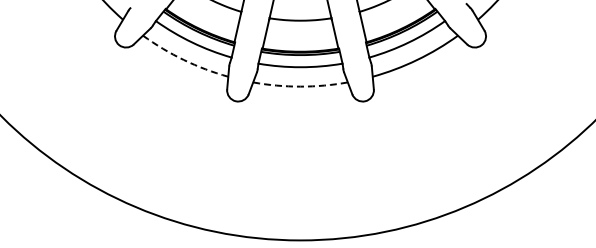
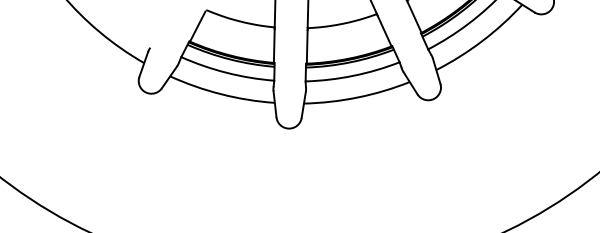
arc: (183, 60) -> (221, 94), dashed -> solid
arc: (300, 86) -> (357, 97), dashed -> solid

